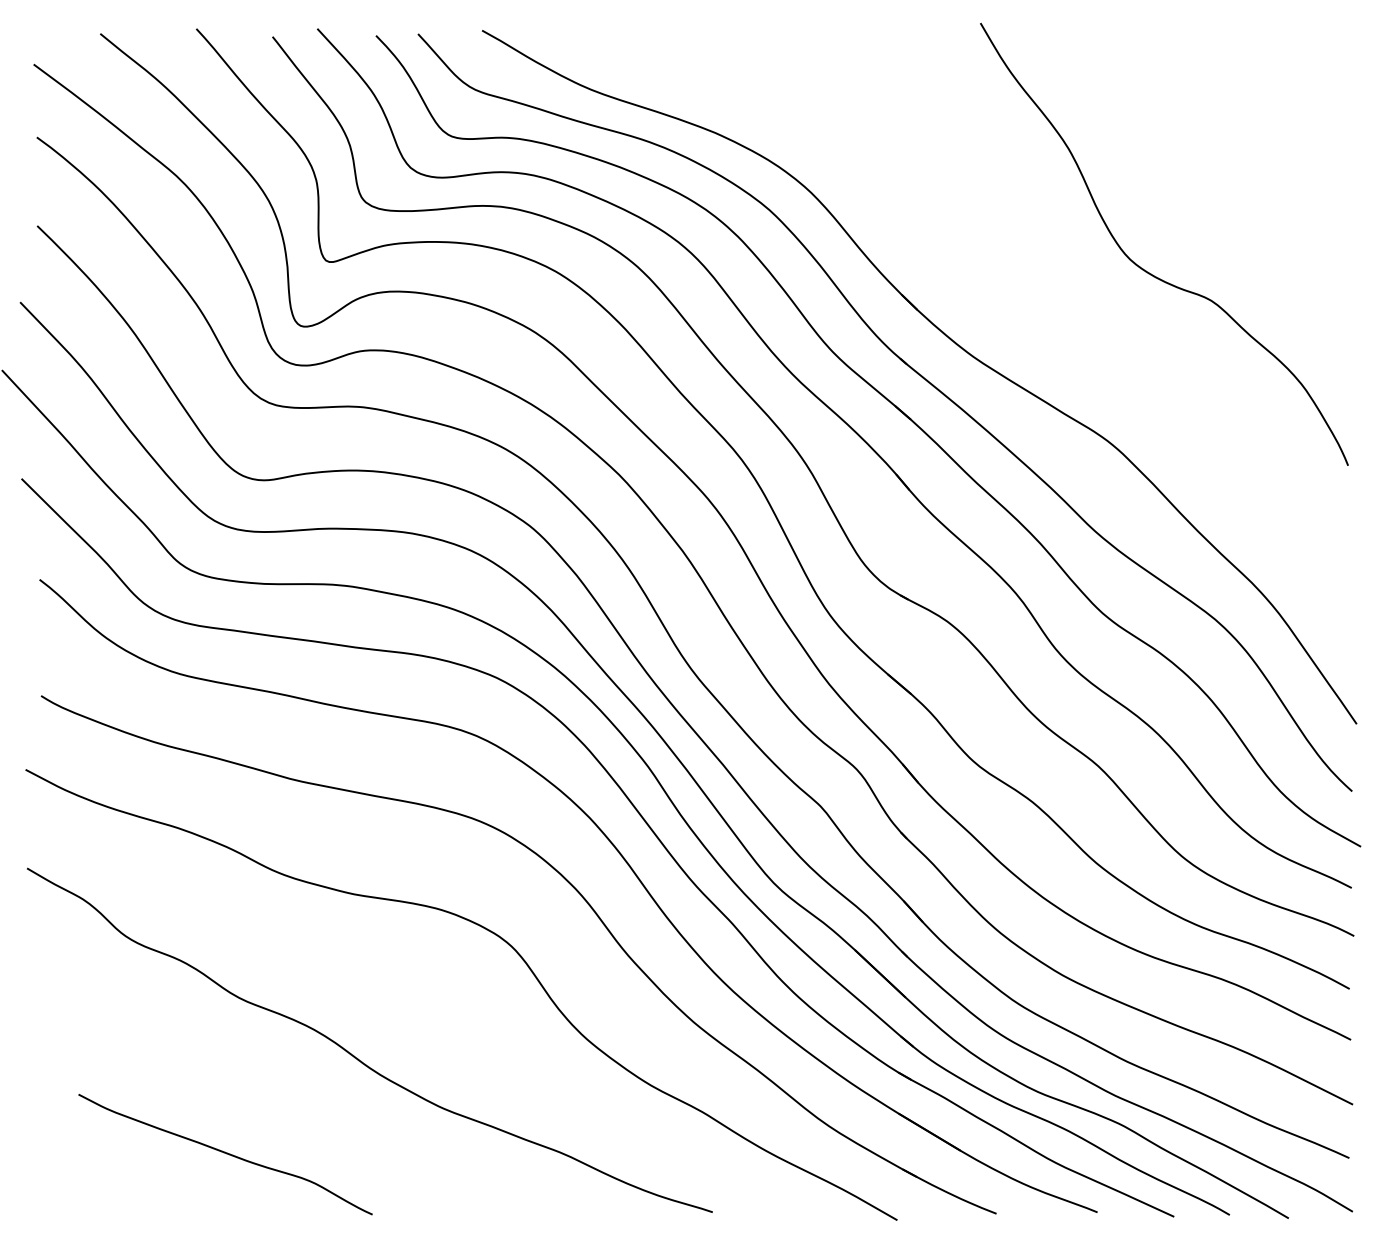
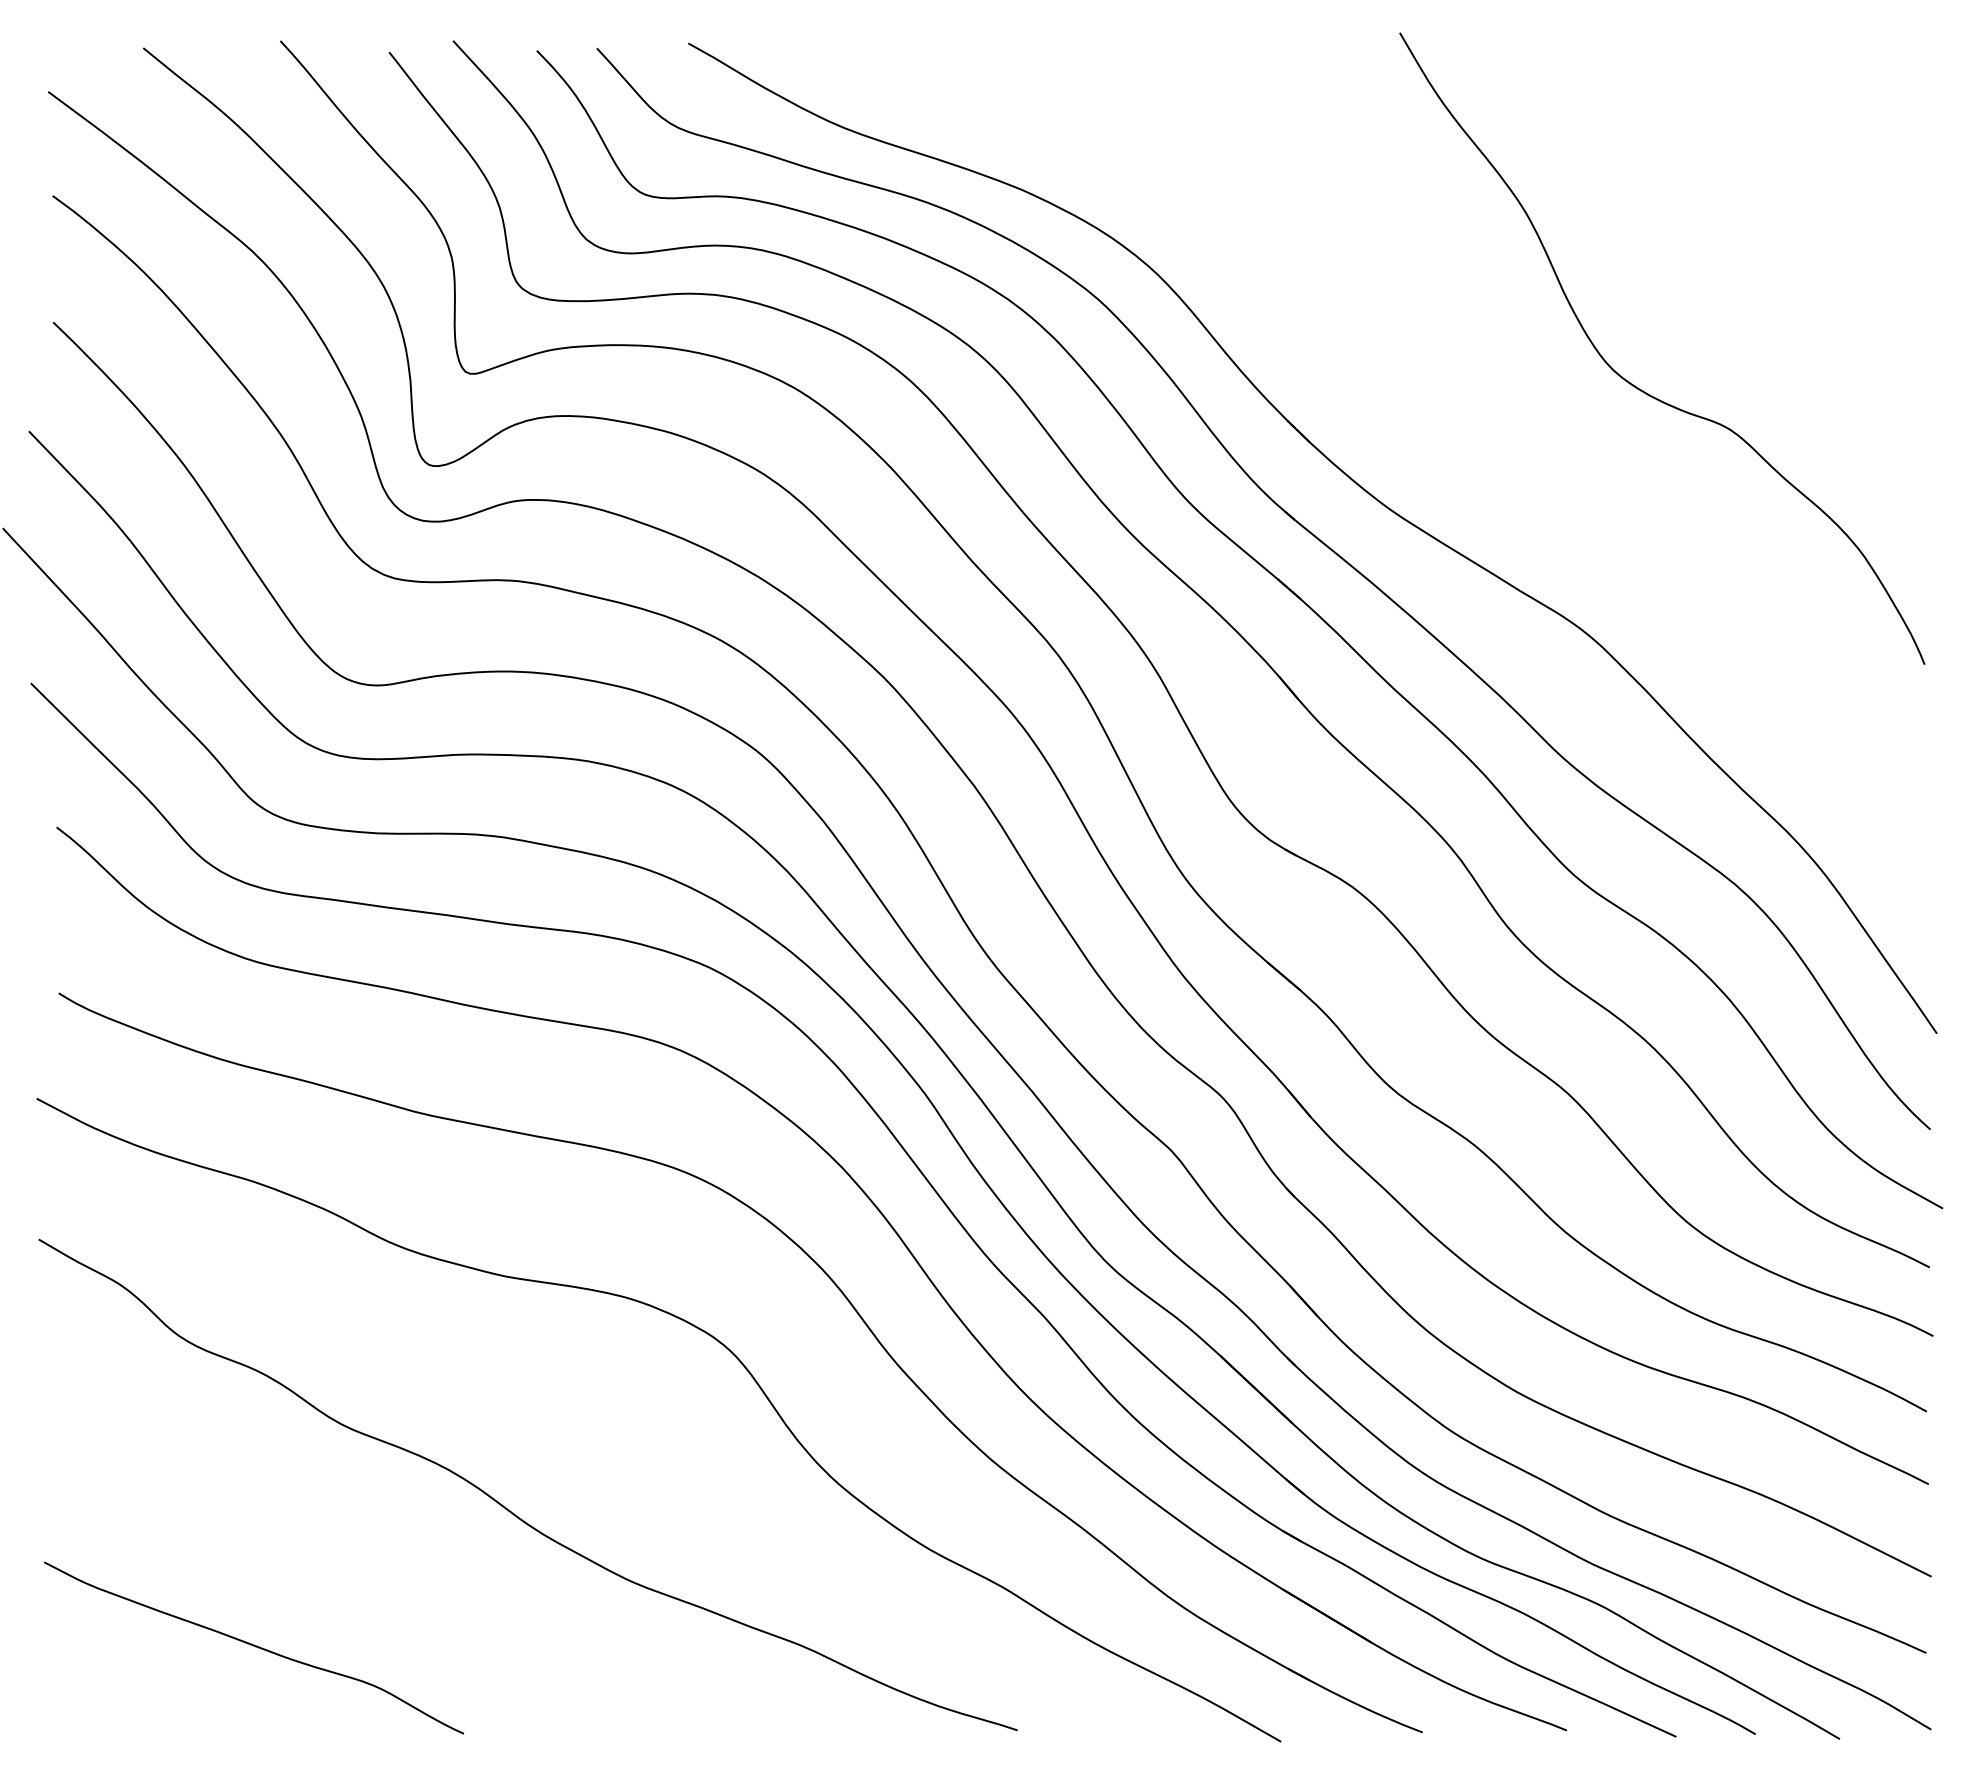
curve: (225, 1153) -> (254, 1646), moved

